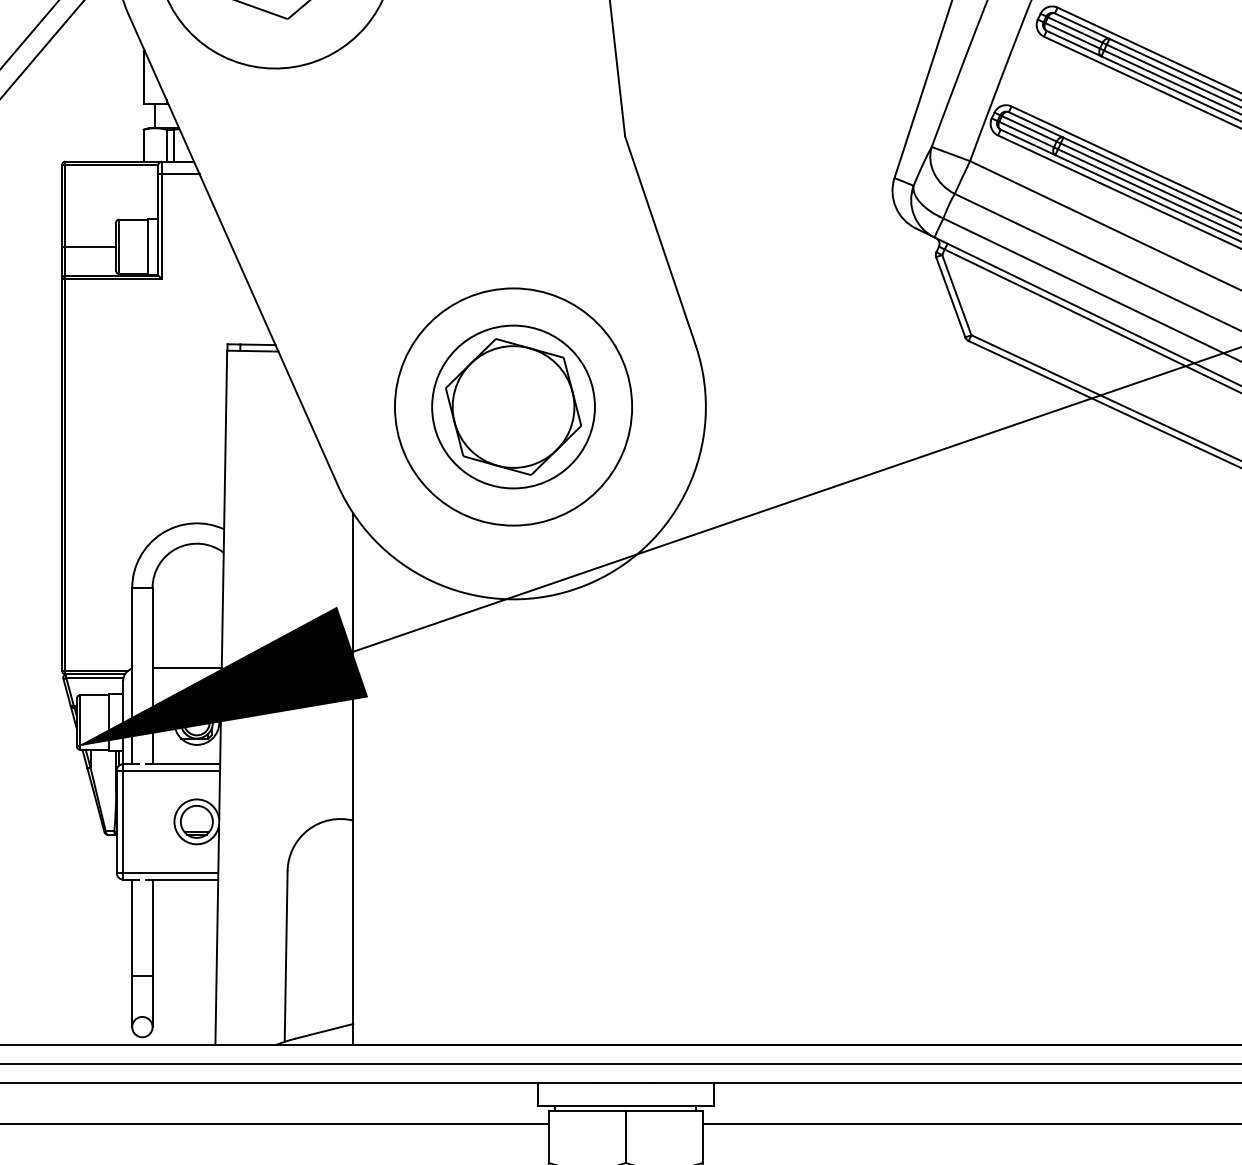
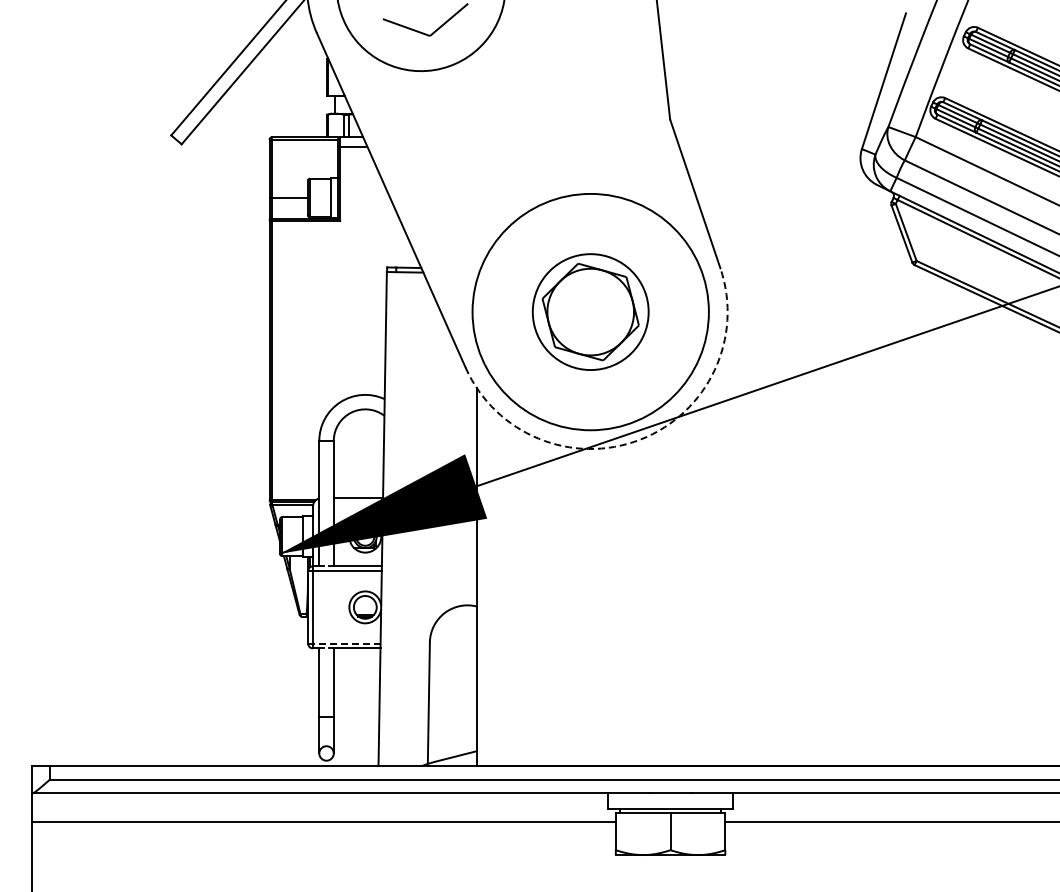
circle: (513, 406) -> (590, 311), size x1.4
arc: (583, 586) -> (640, 439), solid -> dashed
line: (170, 872) -> (346, 643), solid -> dashed

